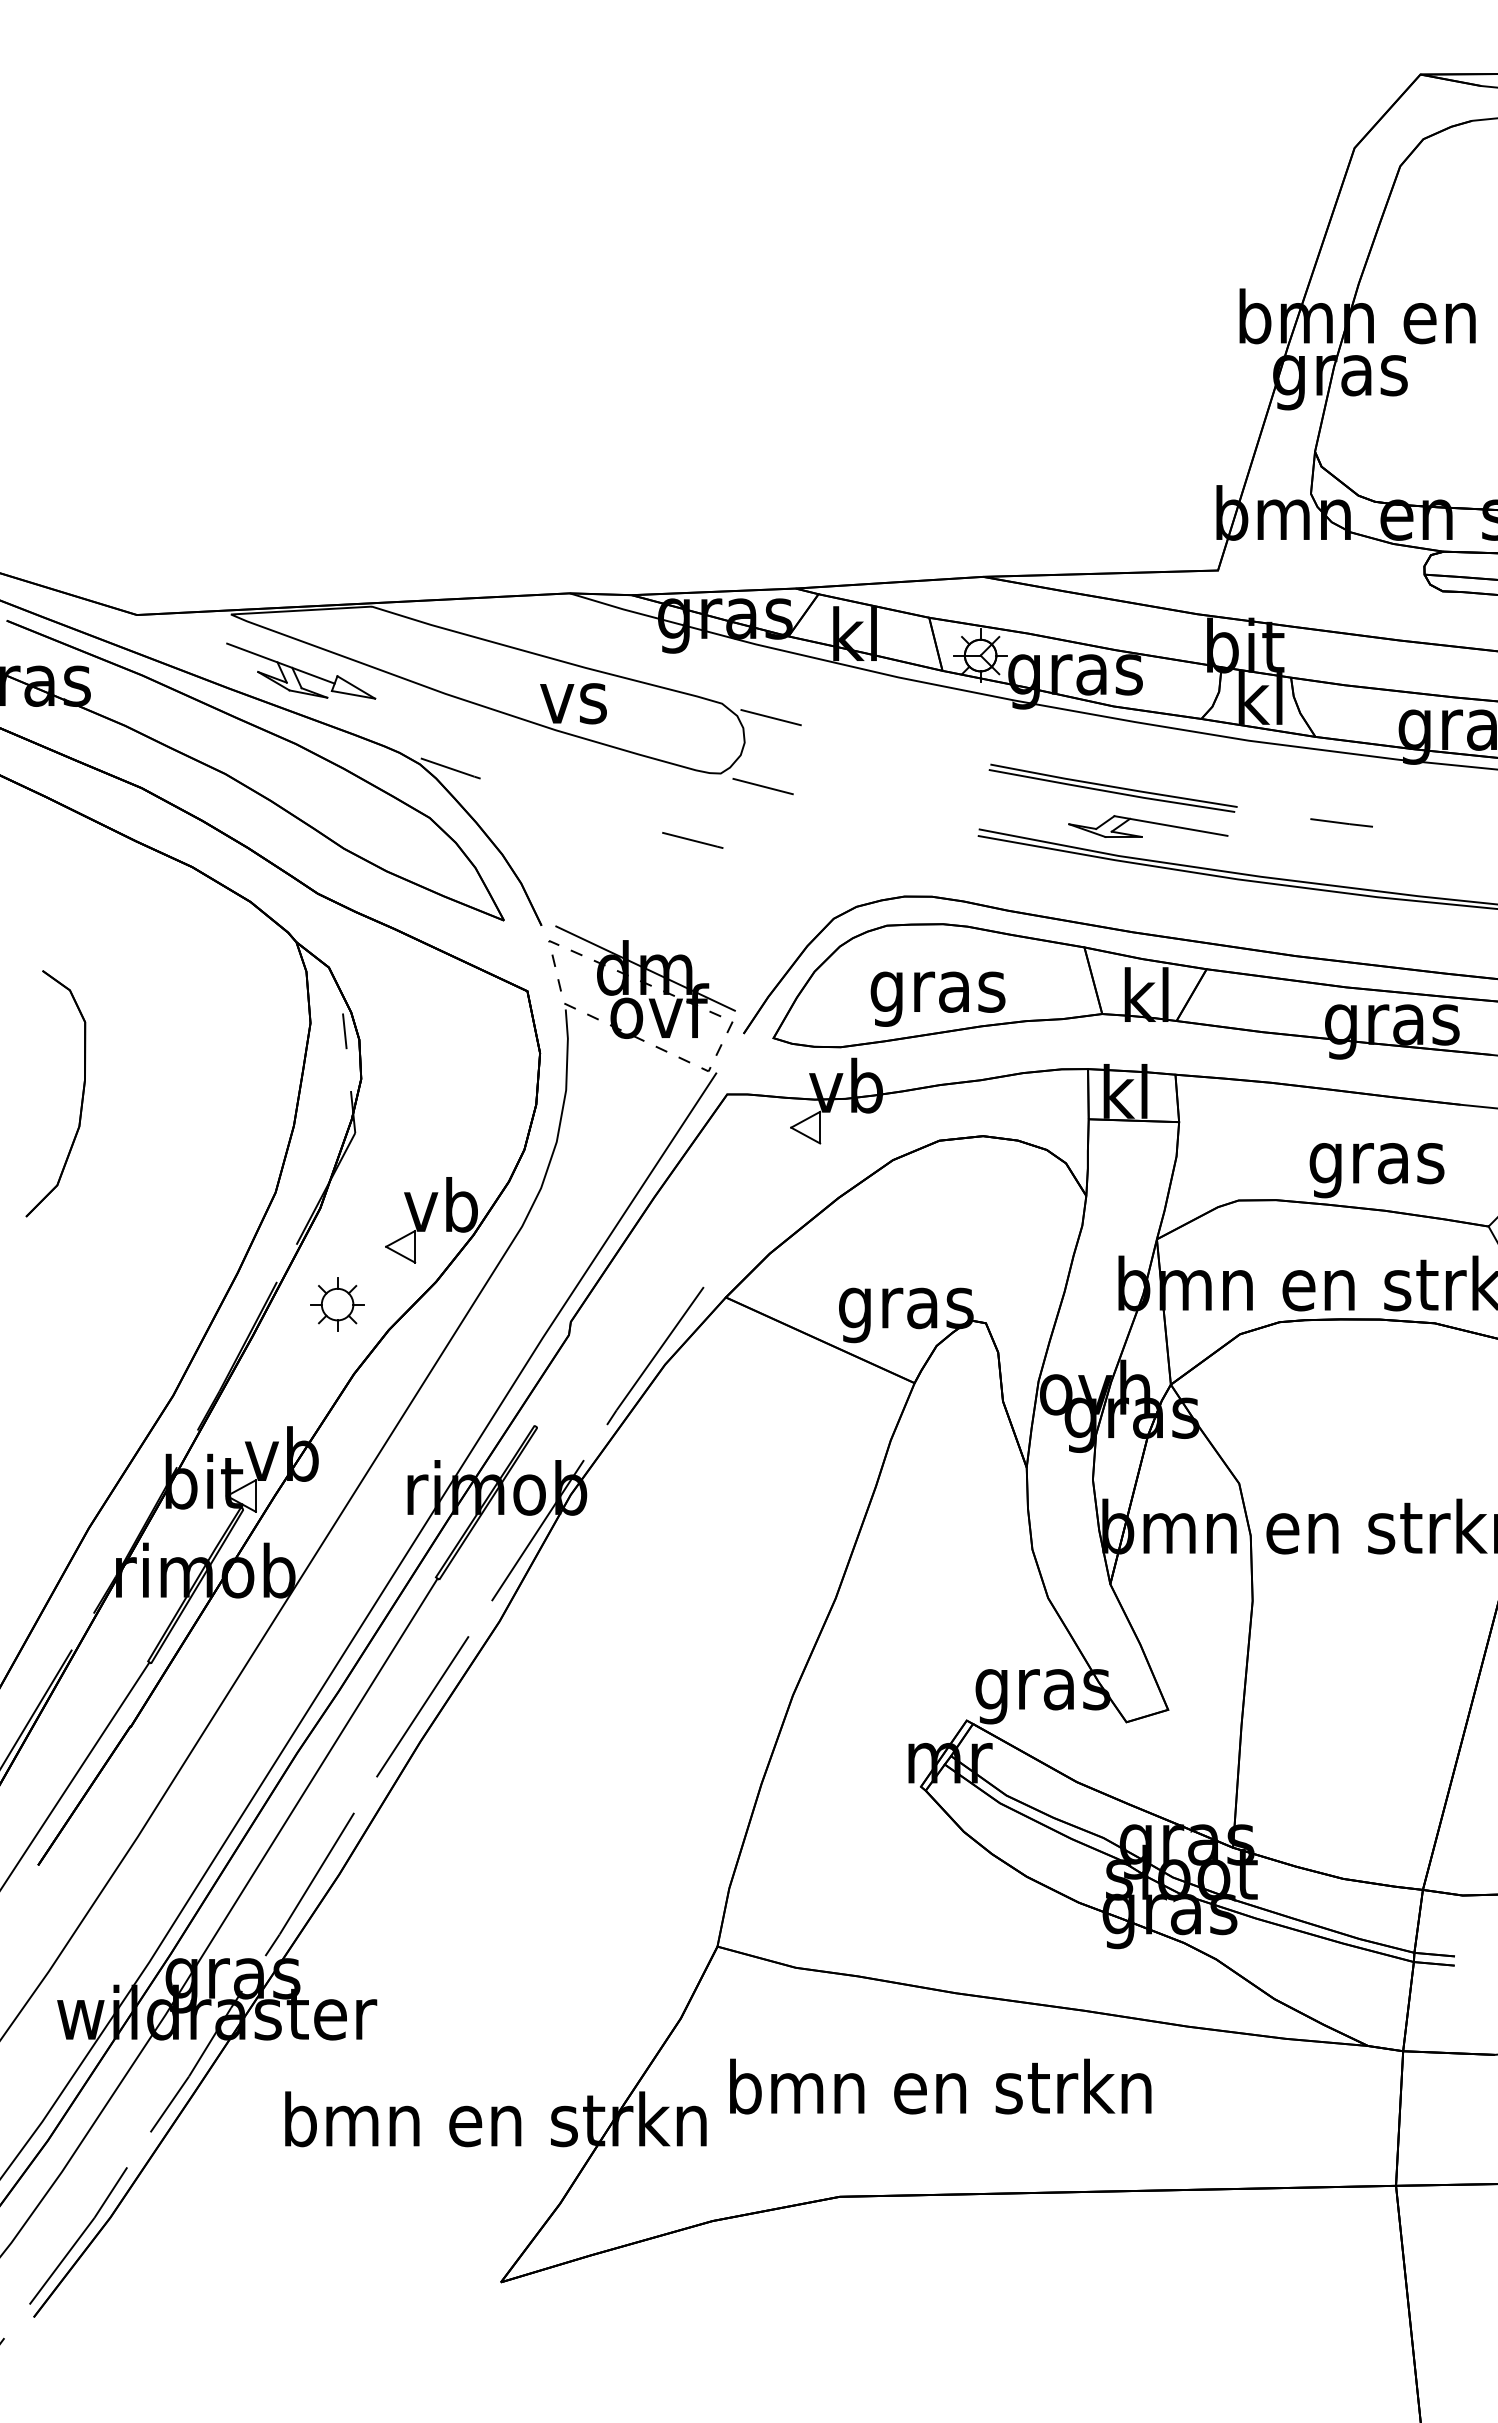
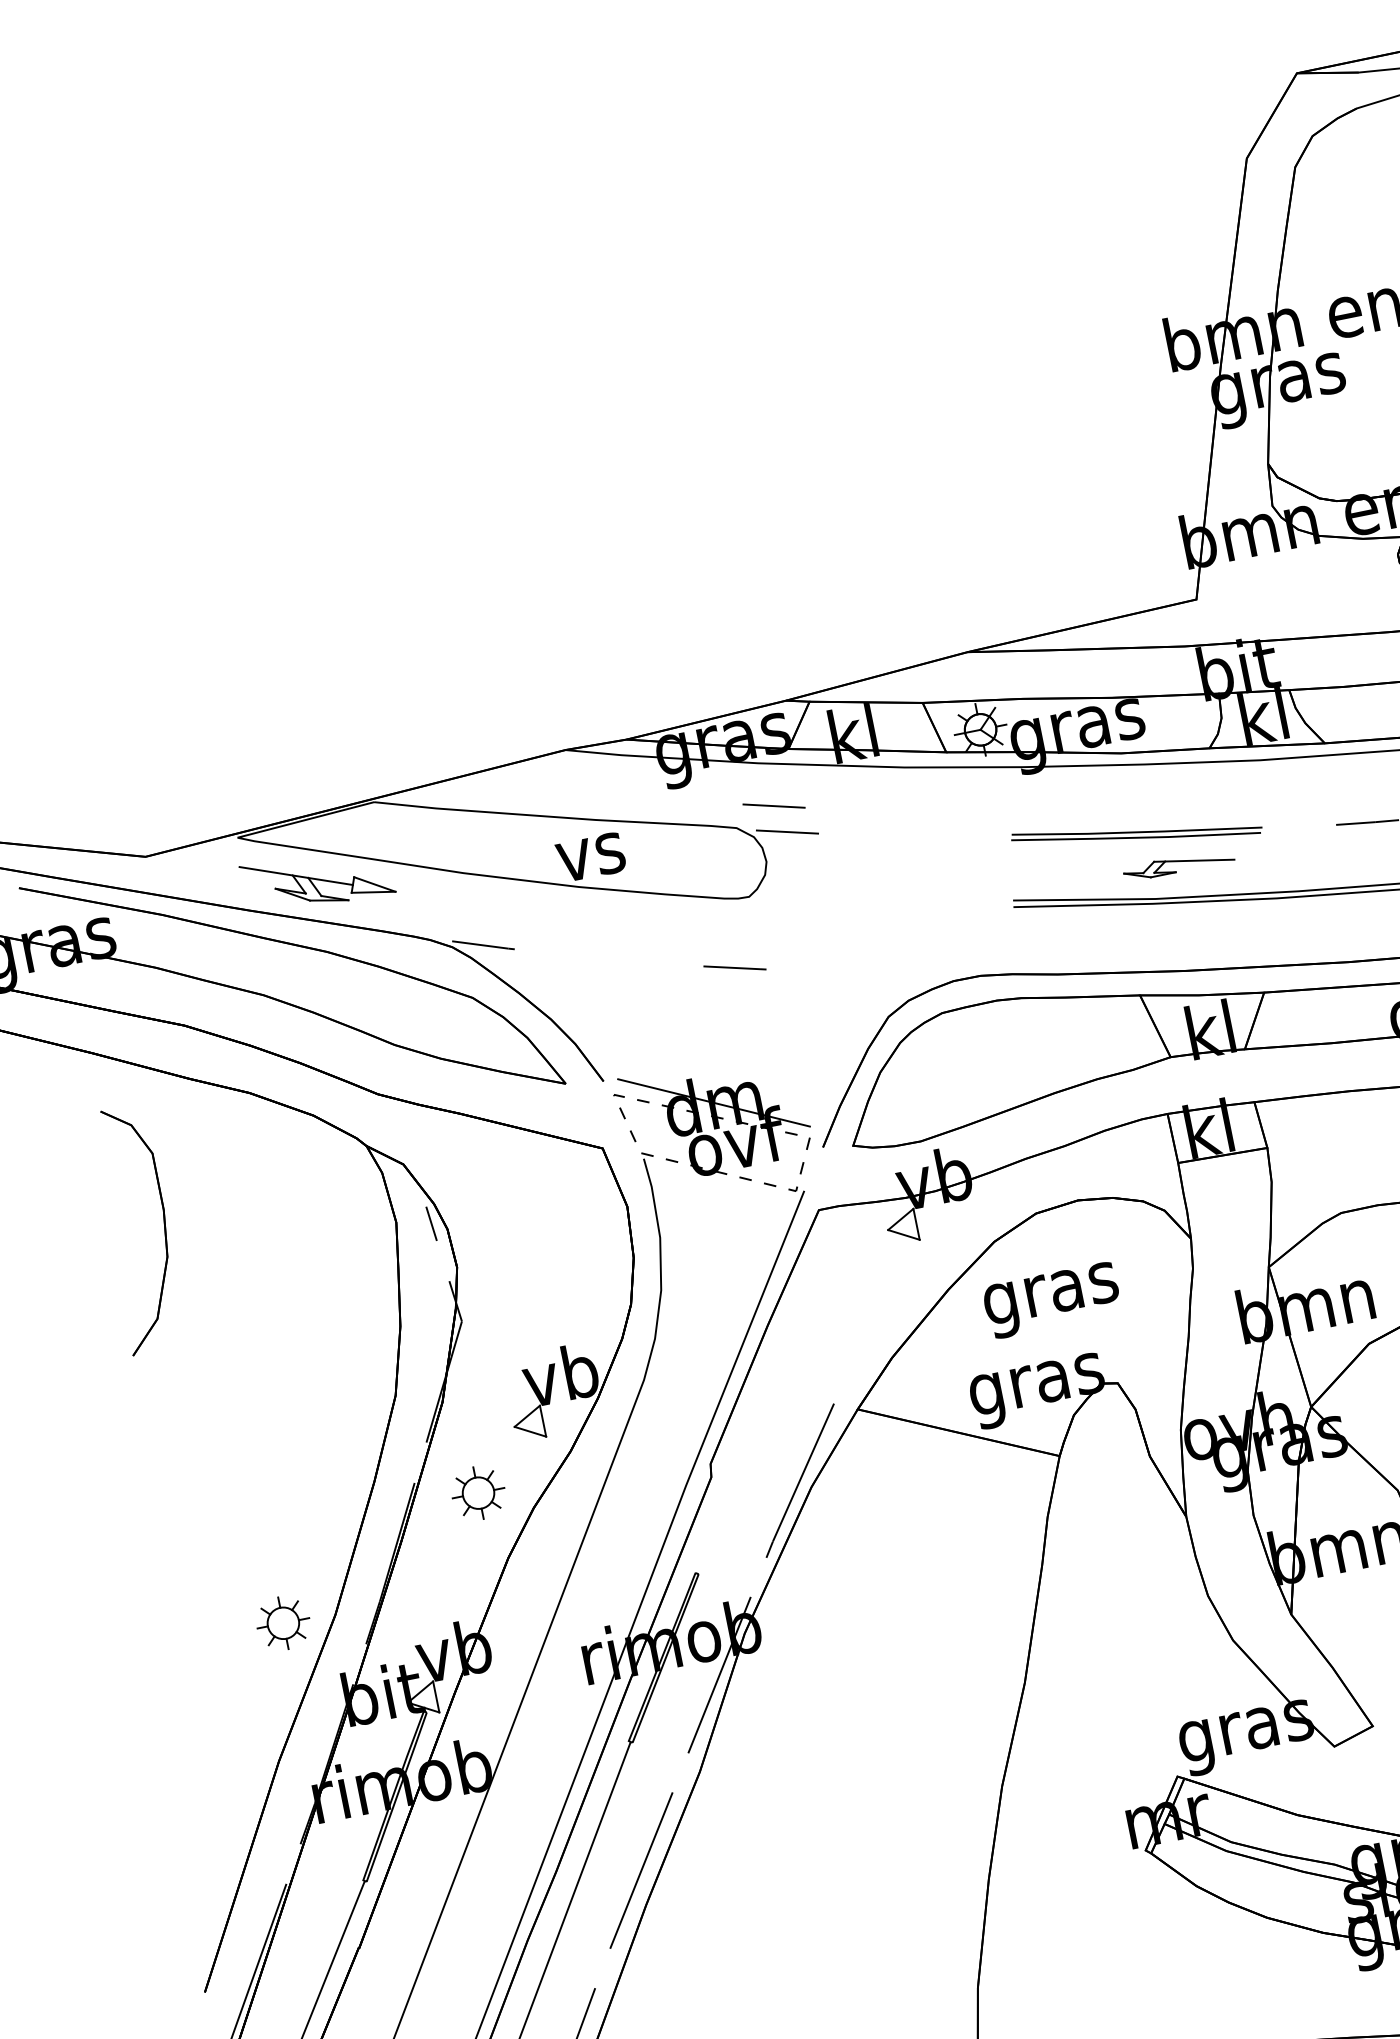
line: (762, 786) -> (773, 806), moved
part: (1148, 826) -> (1178, 864), size x0.7
text: (937, 998) -> (1051, 1299), moved
part: (81, 1097) -> (163, 1228), moved
part: (120, 1393) -> (283, 1623), added

